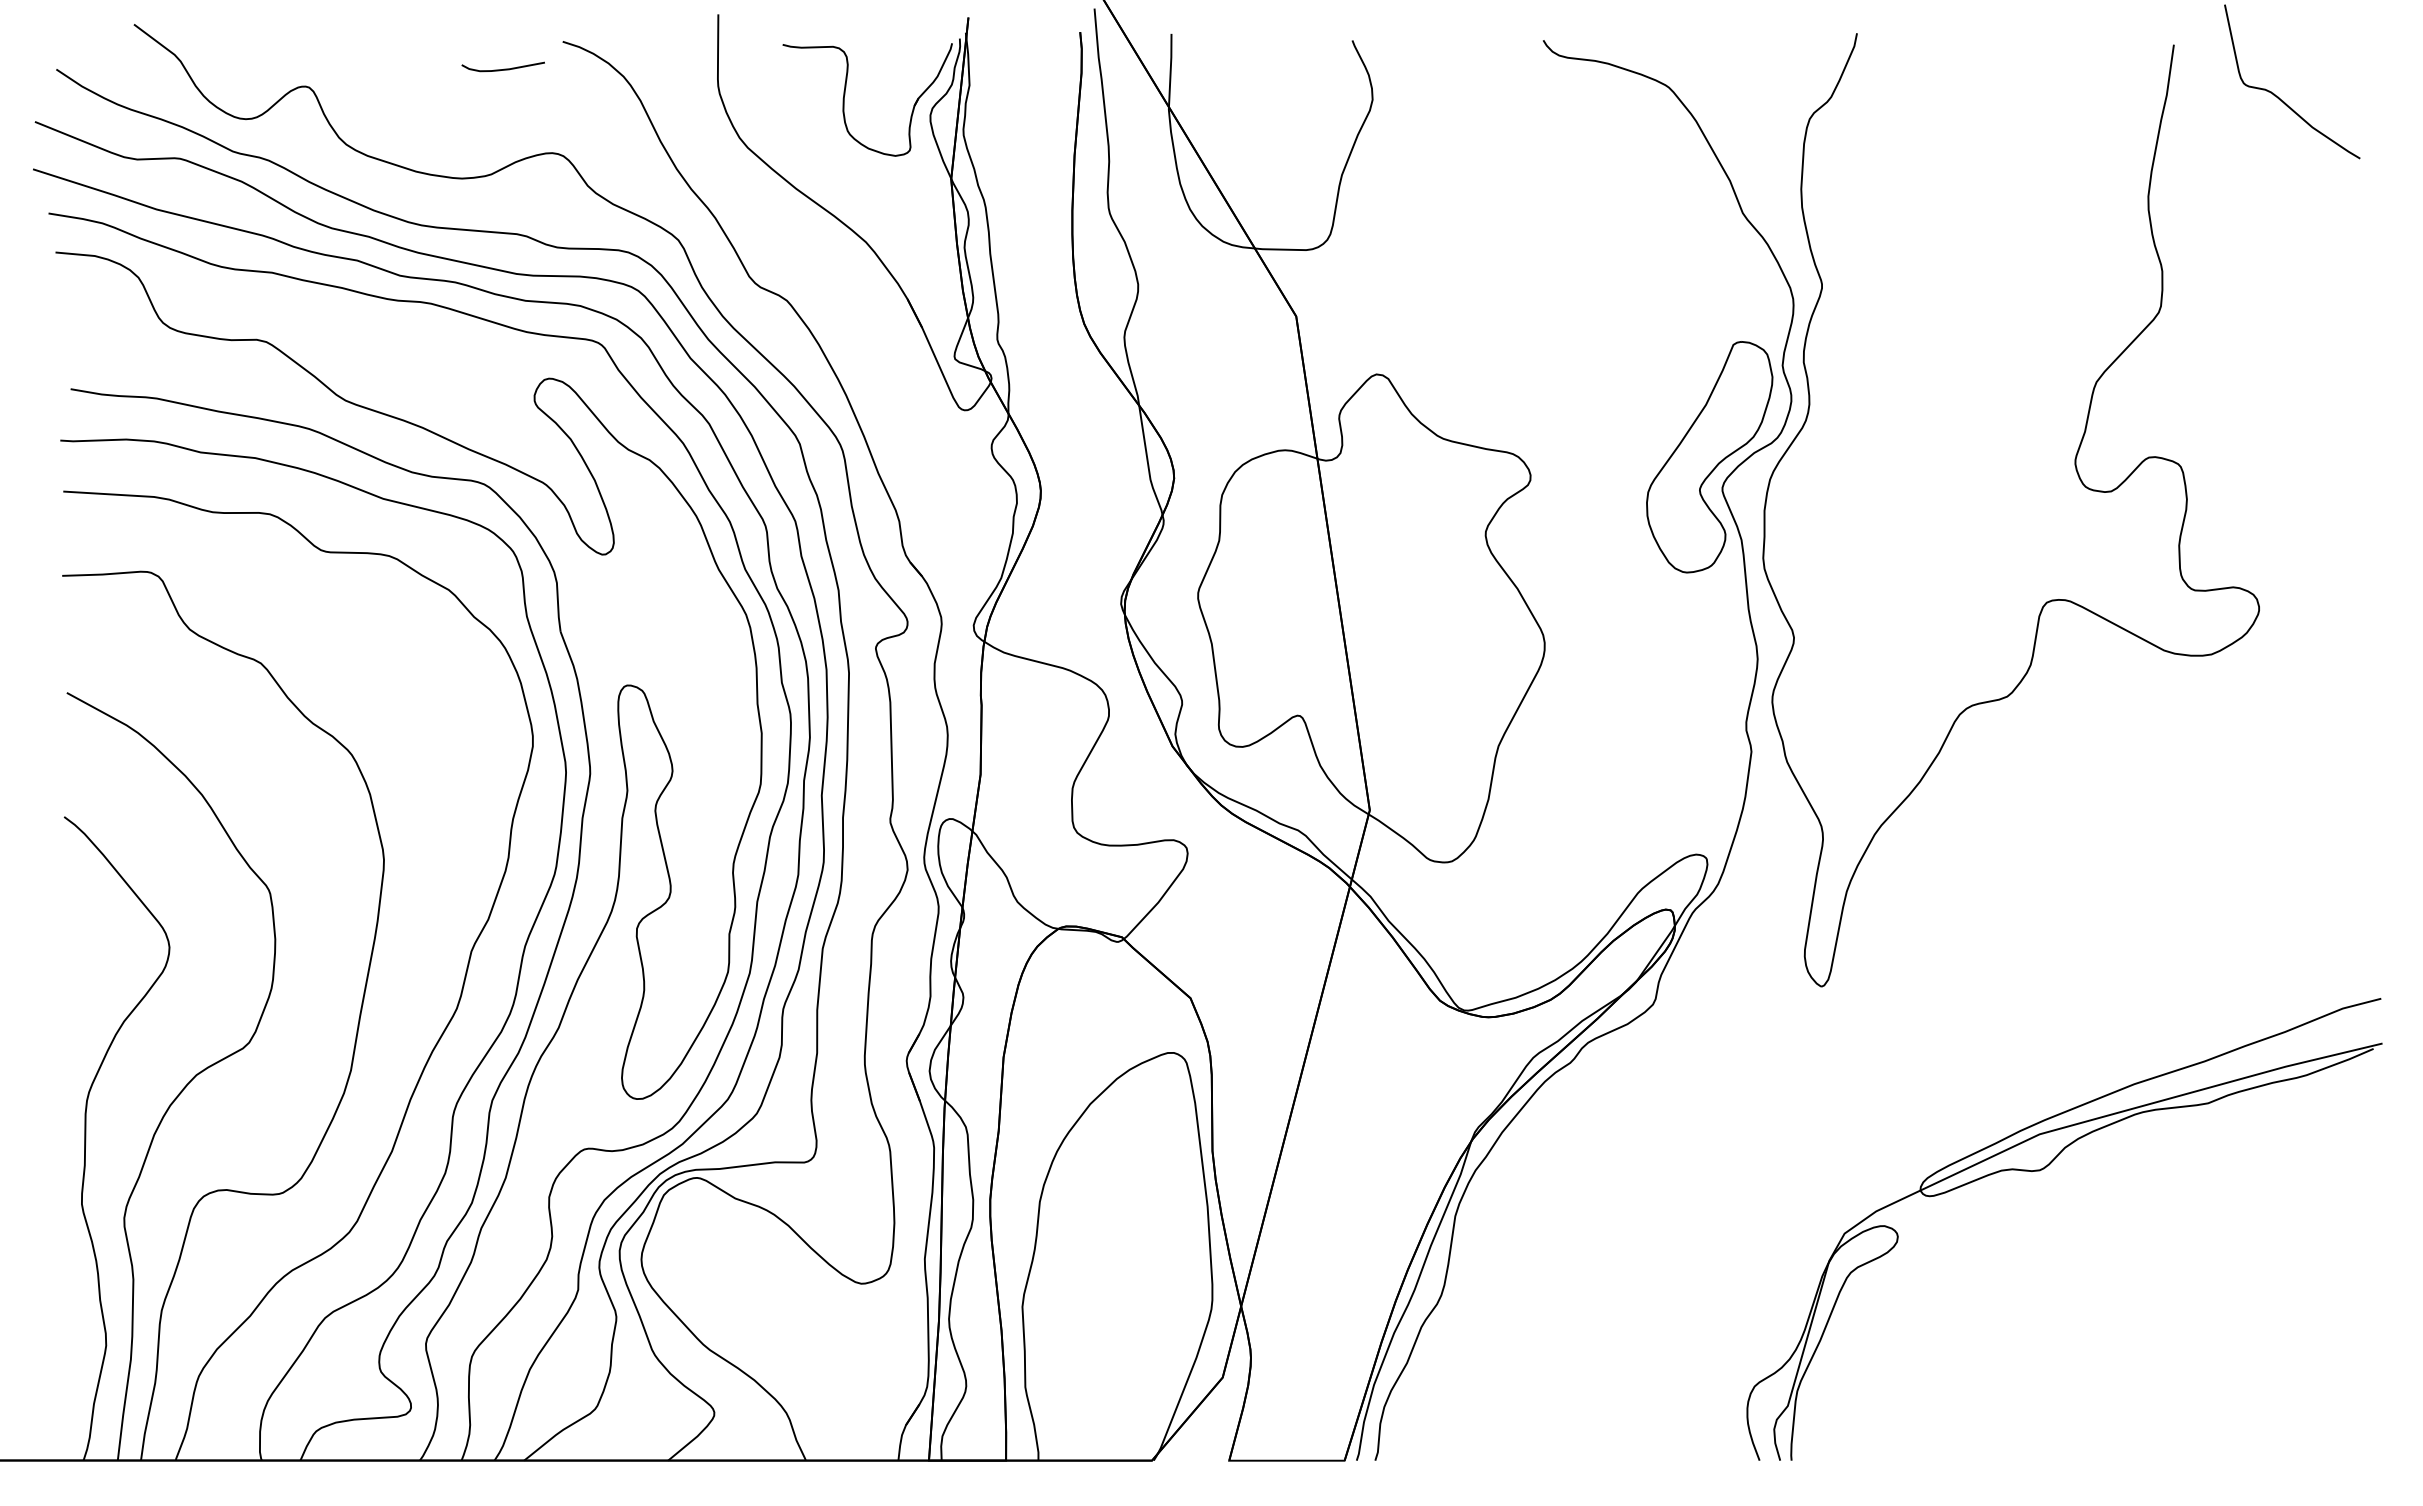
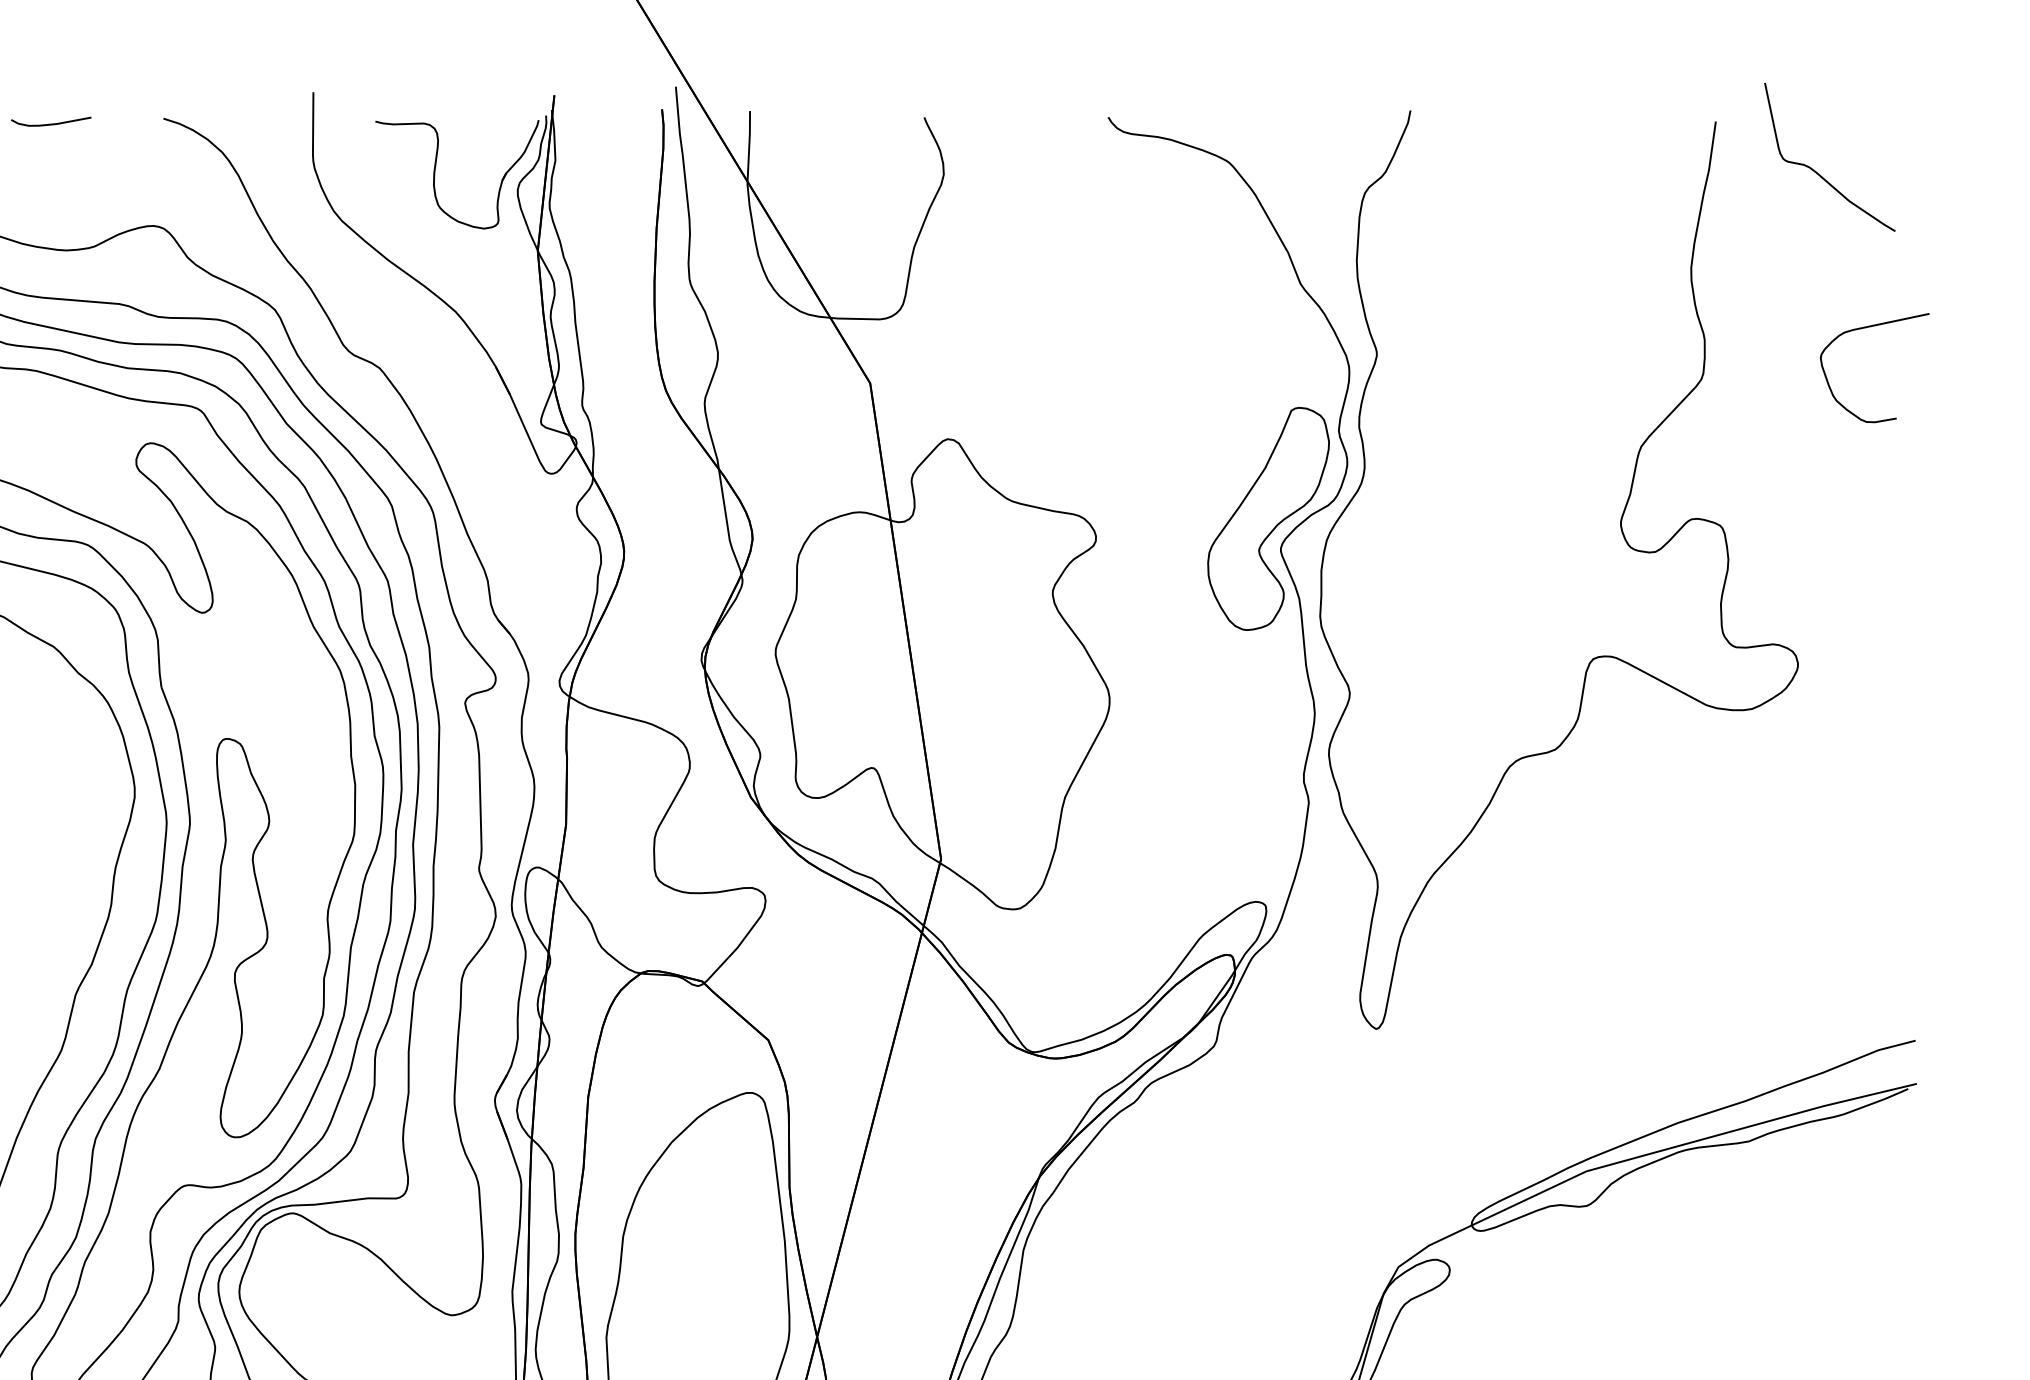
curve: (504, 68) -> (52, 123), moved
curve: (2329, 259) -> (1865, 328), added

